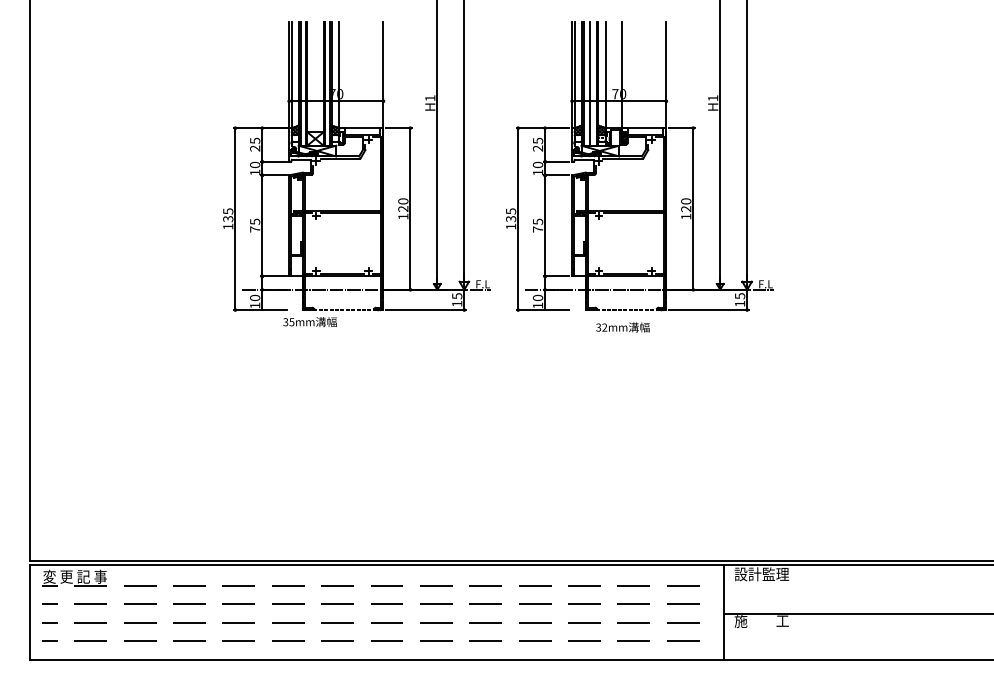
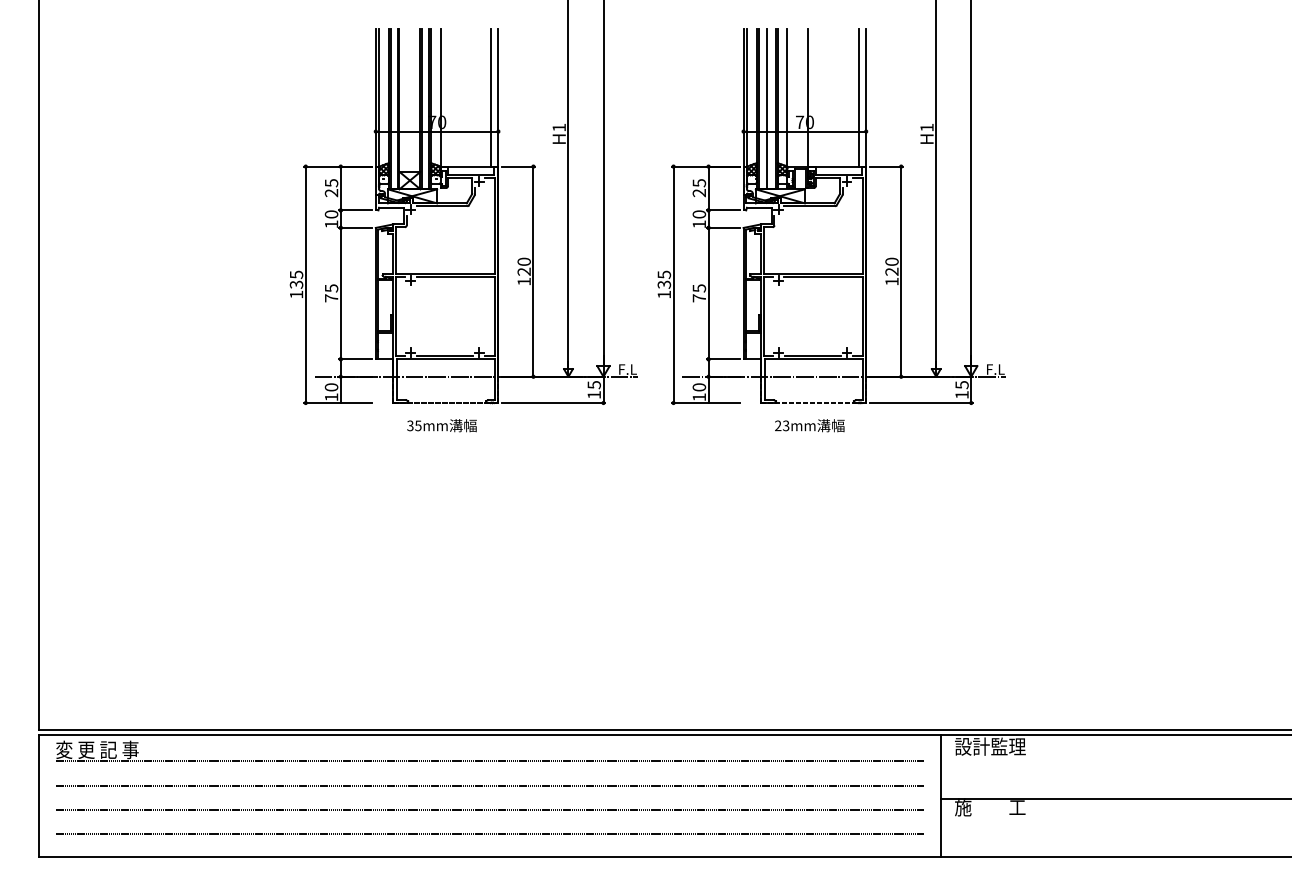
line: (378, 75) -> (491, 97), added
line: (660, 75) -> (858, 97), added
text: (309, 321) -> (441, 425), moved
text: (601, 328) -> (782, 426), 32mm -> 23mm

